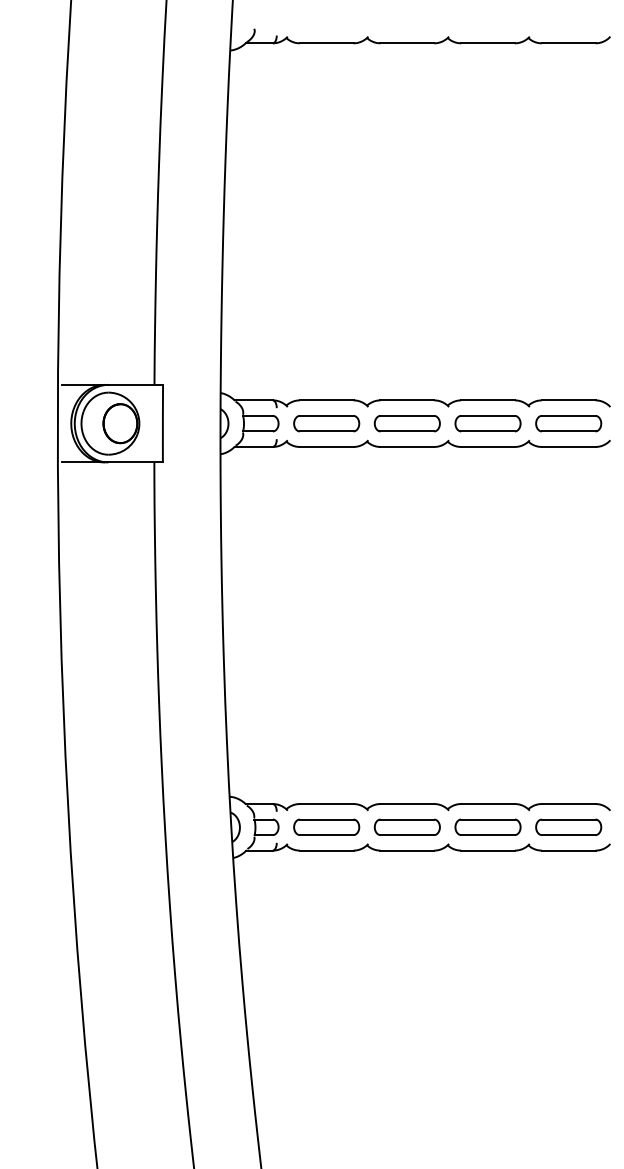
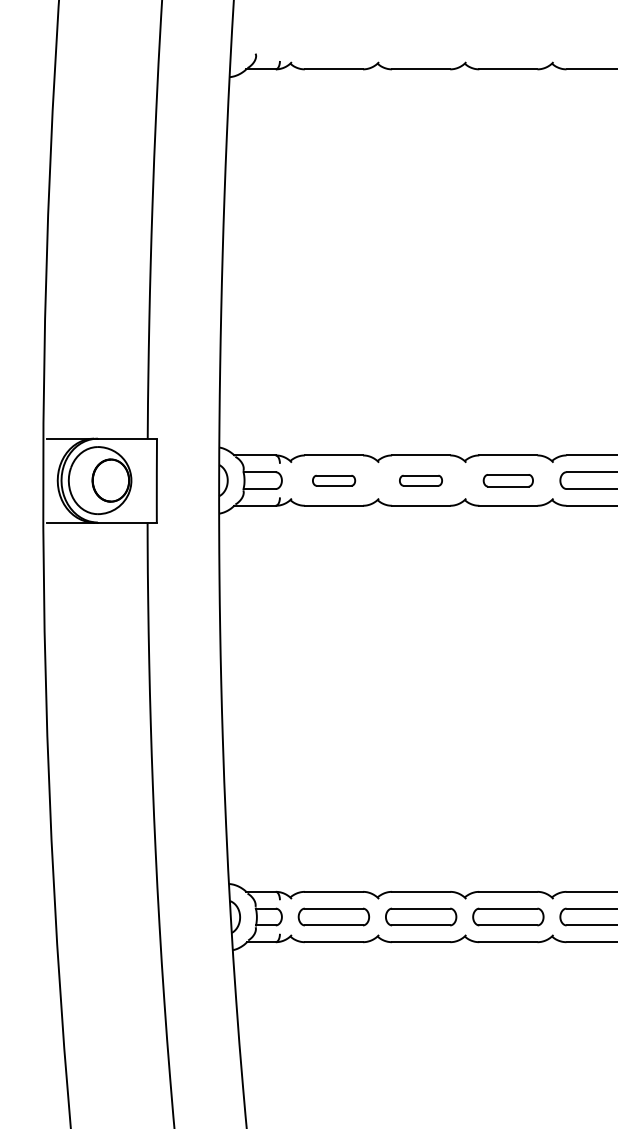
part: (326, 423) -> (333, 480), size x0.6
part: (406, 423) -> (420, 480), size x0.6
part: (487, 423) -> (507, 480), size x0.7

